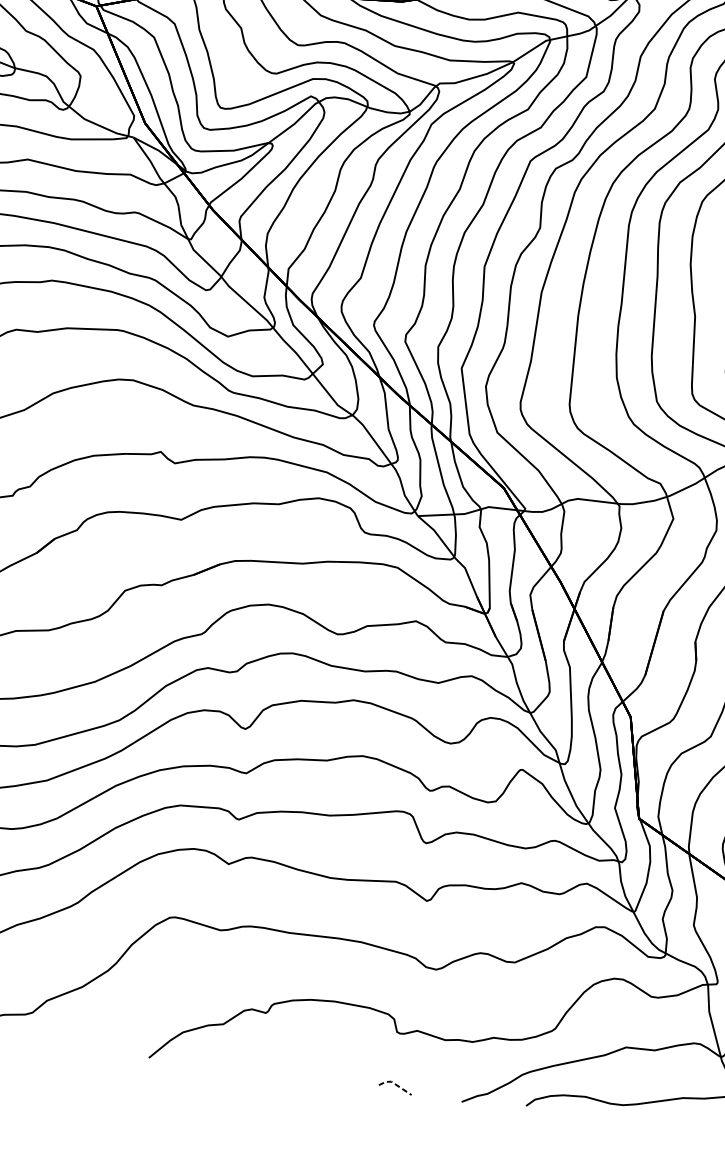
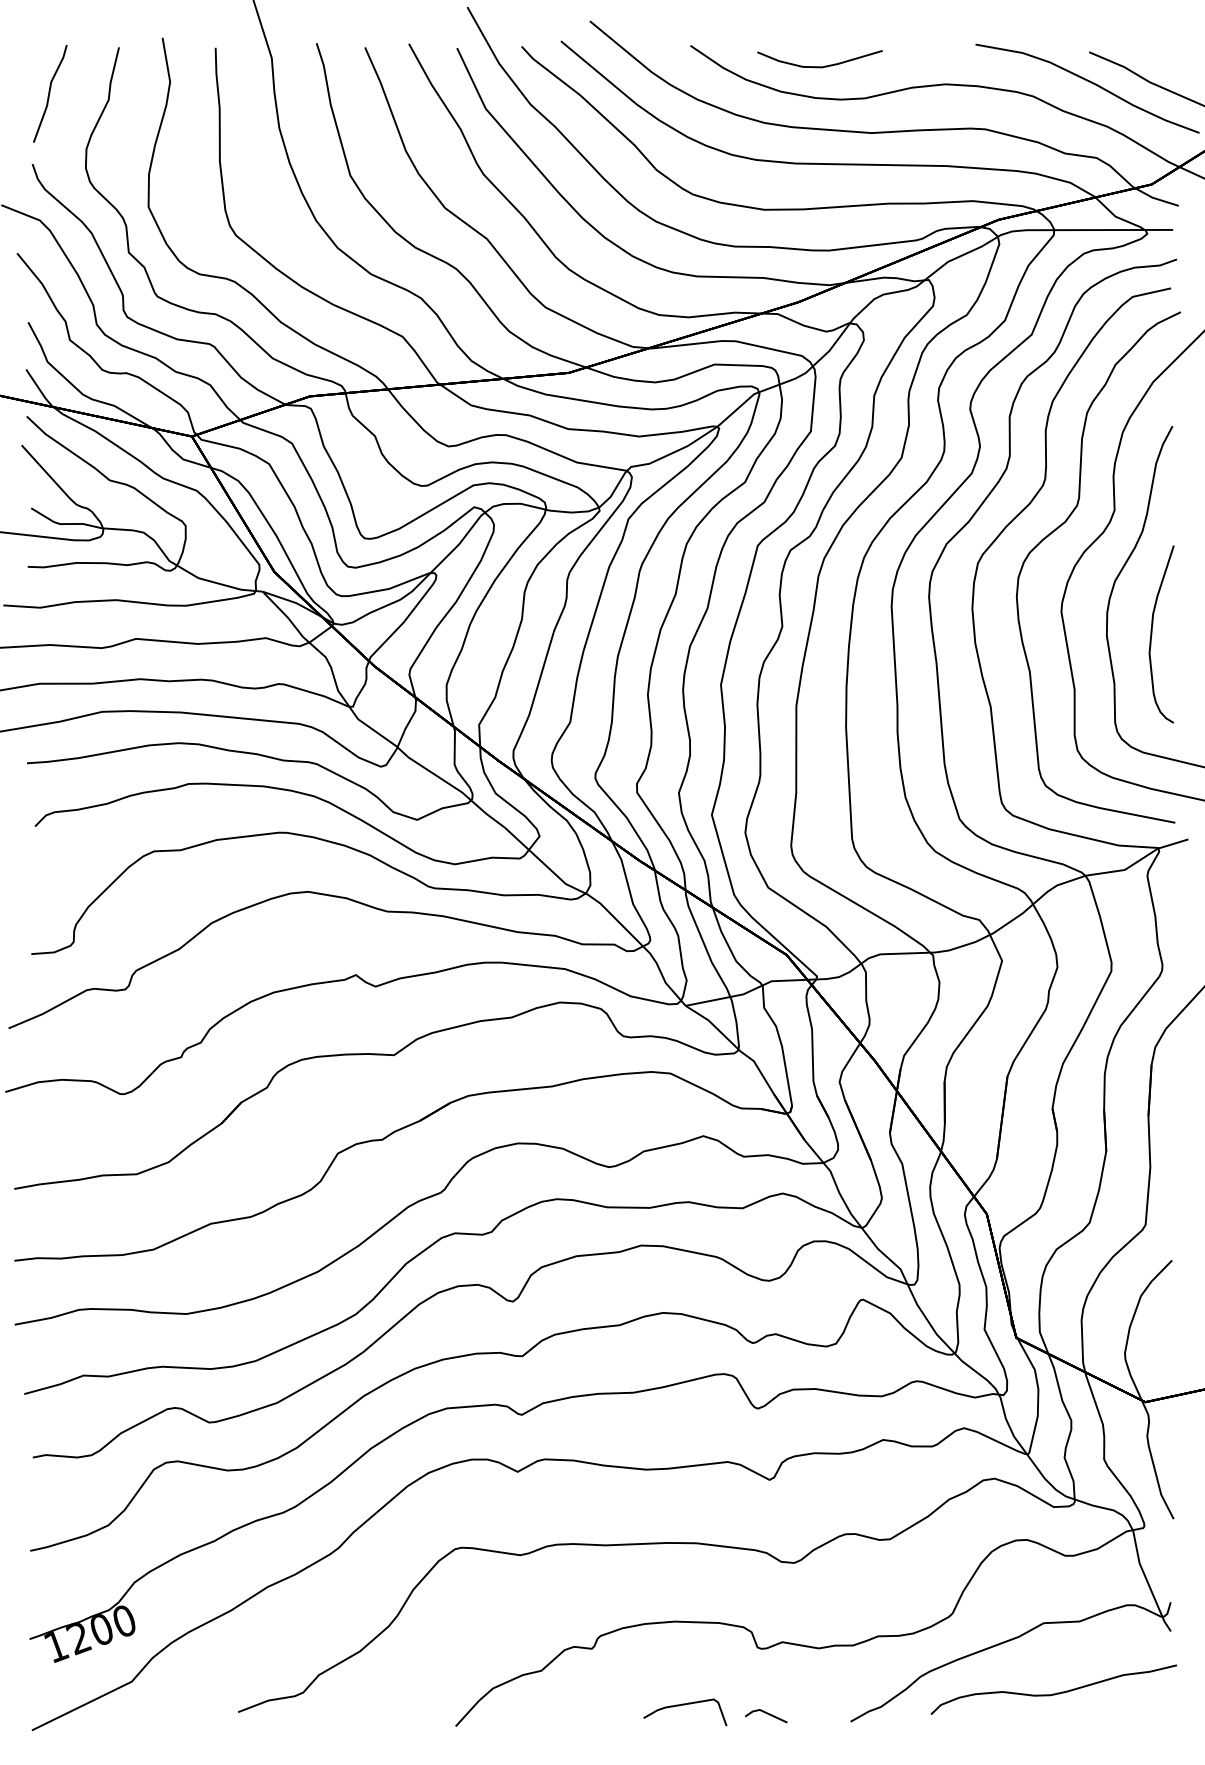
curve: (333, 1069) -> (685, 1705), added
line: (395, 1084) -> (765, 1712), dashed -> solid

